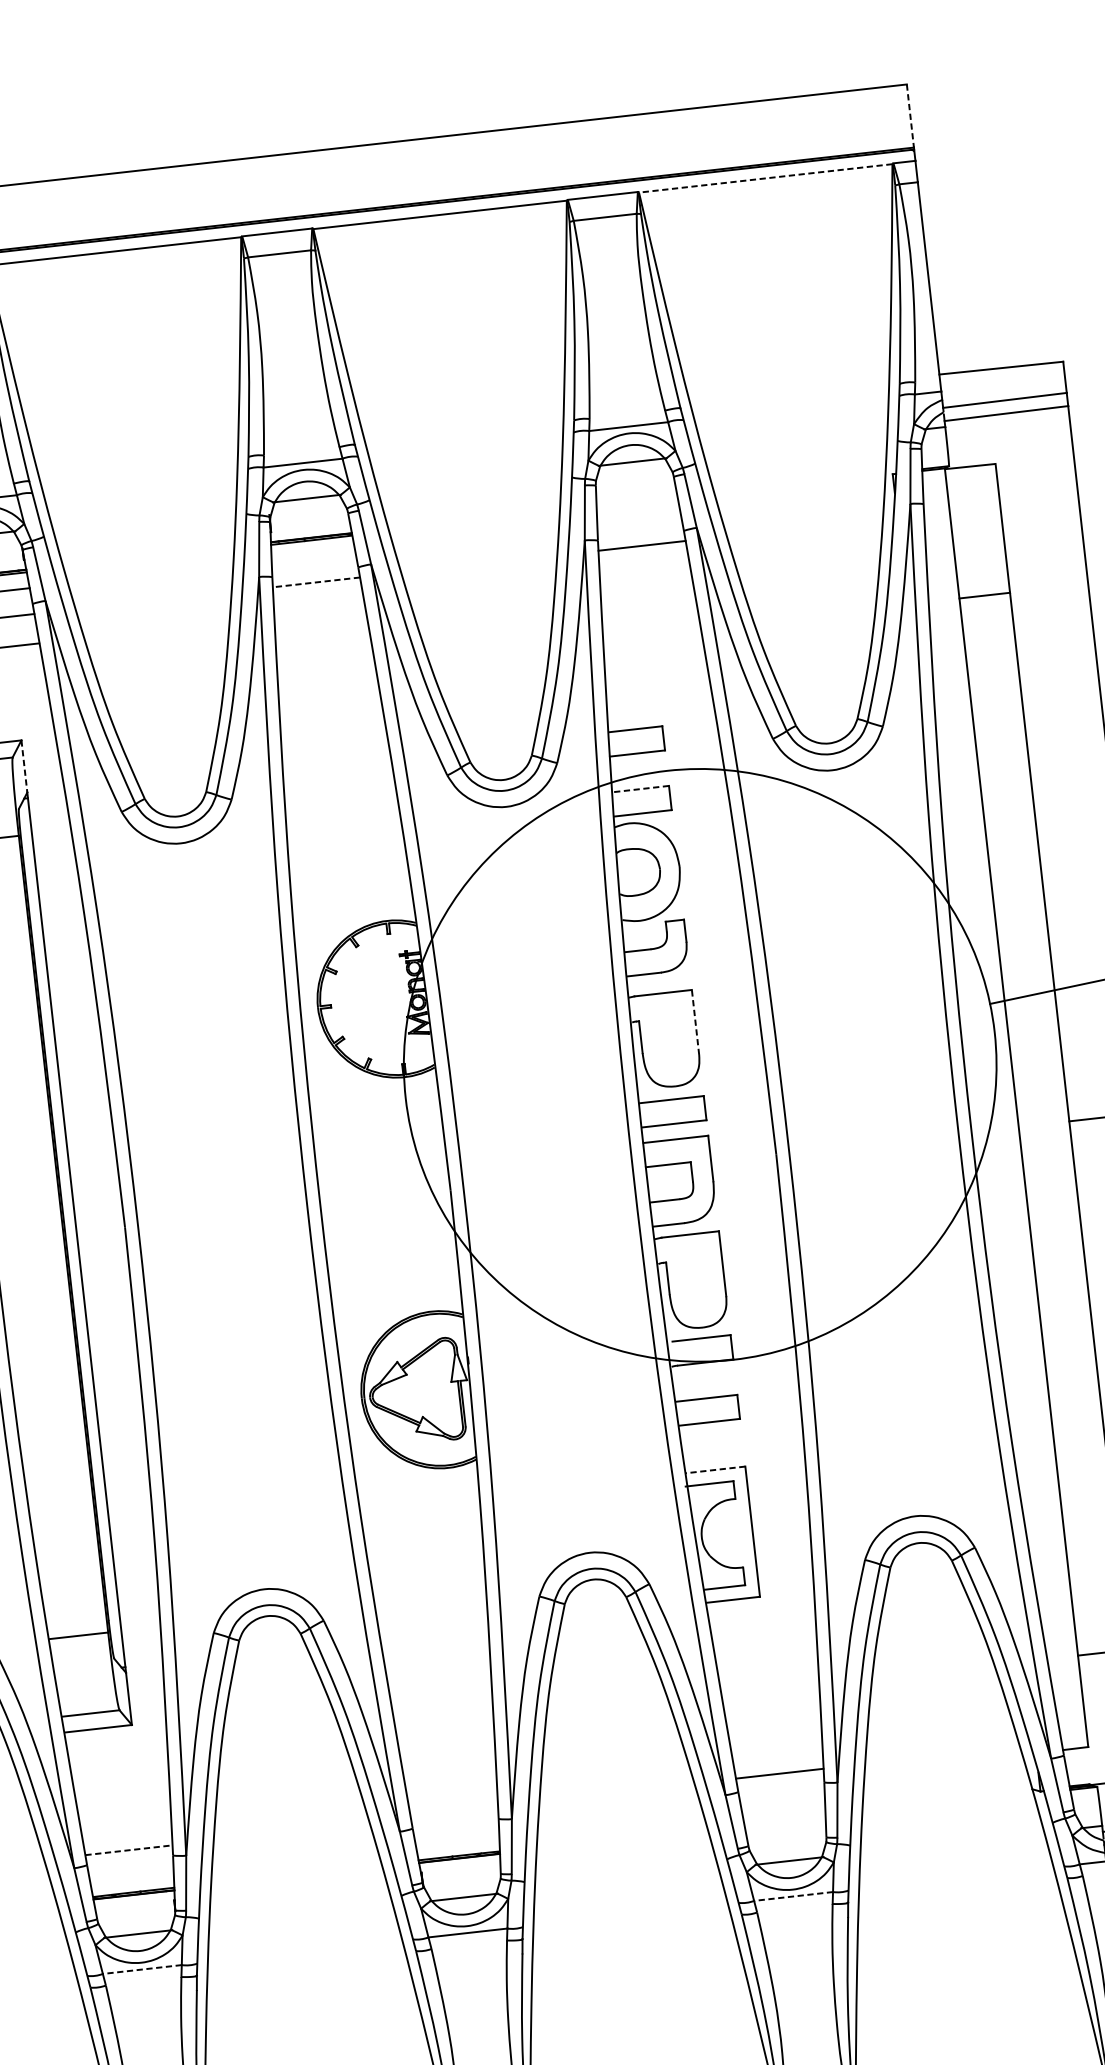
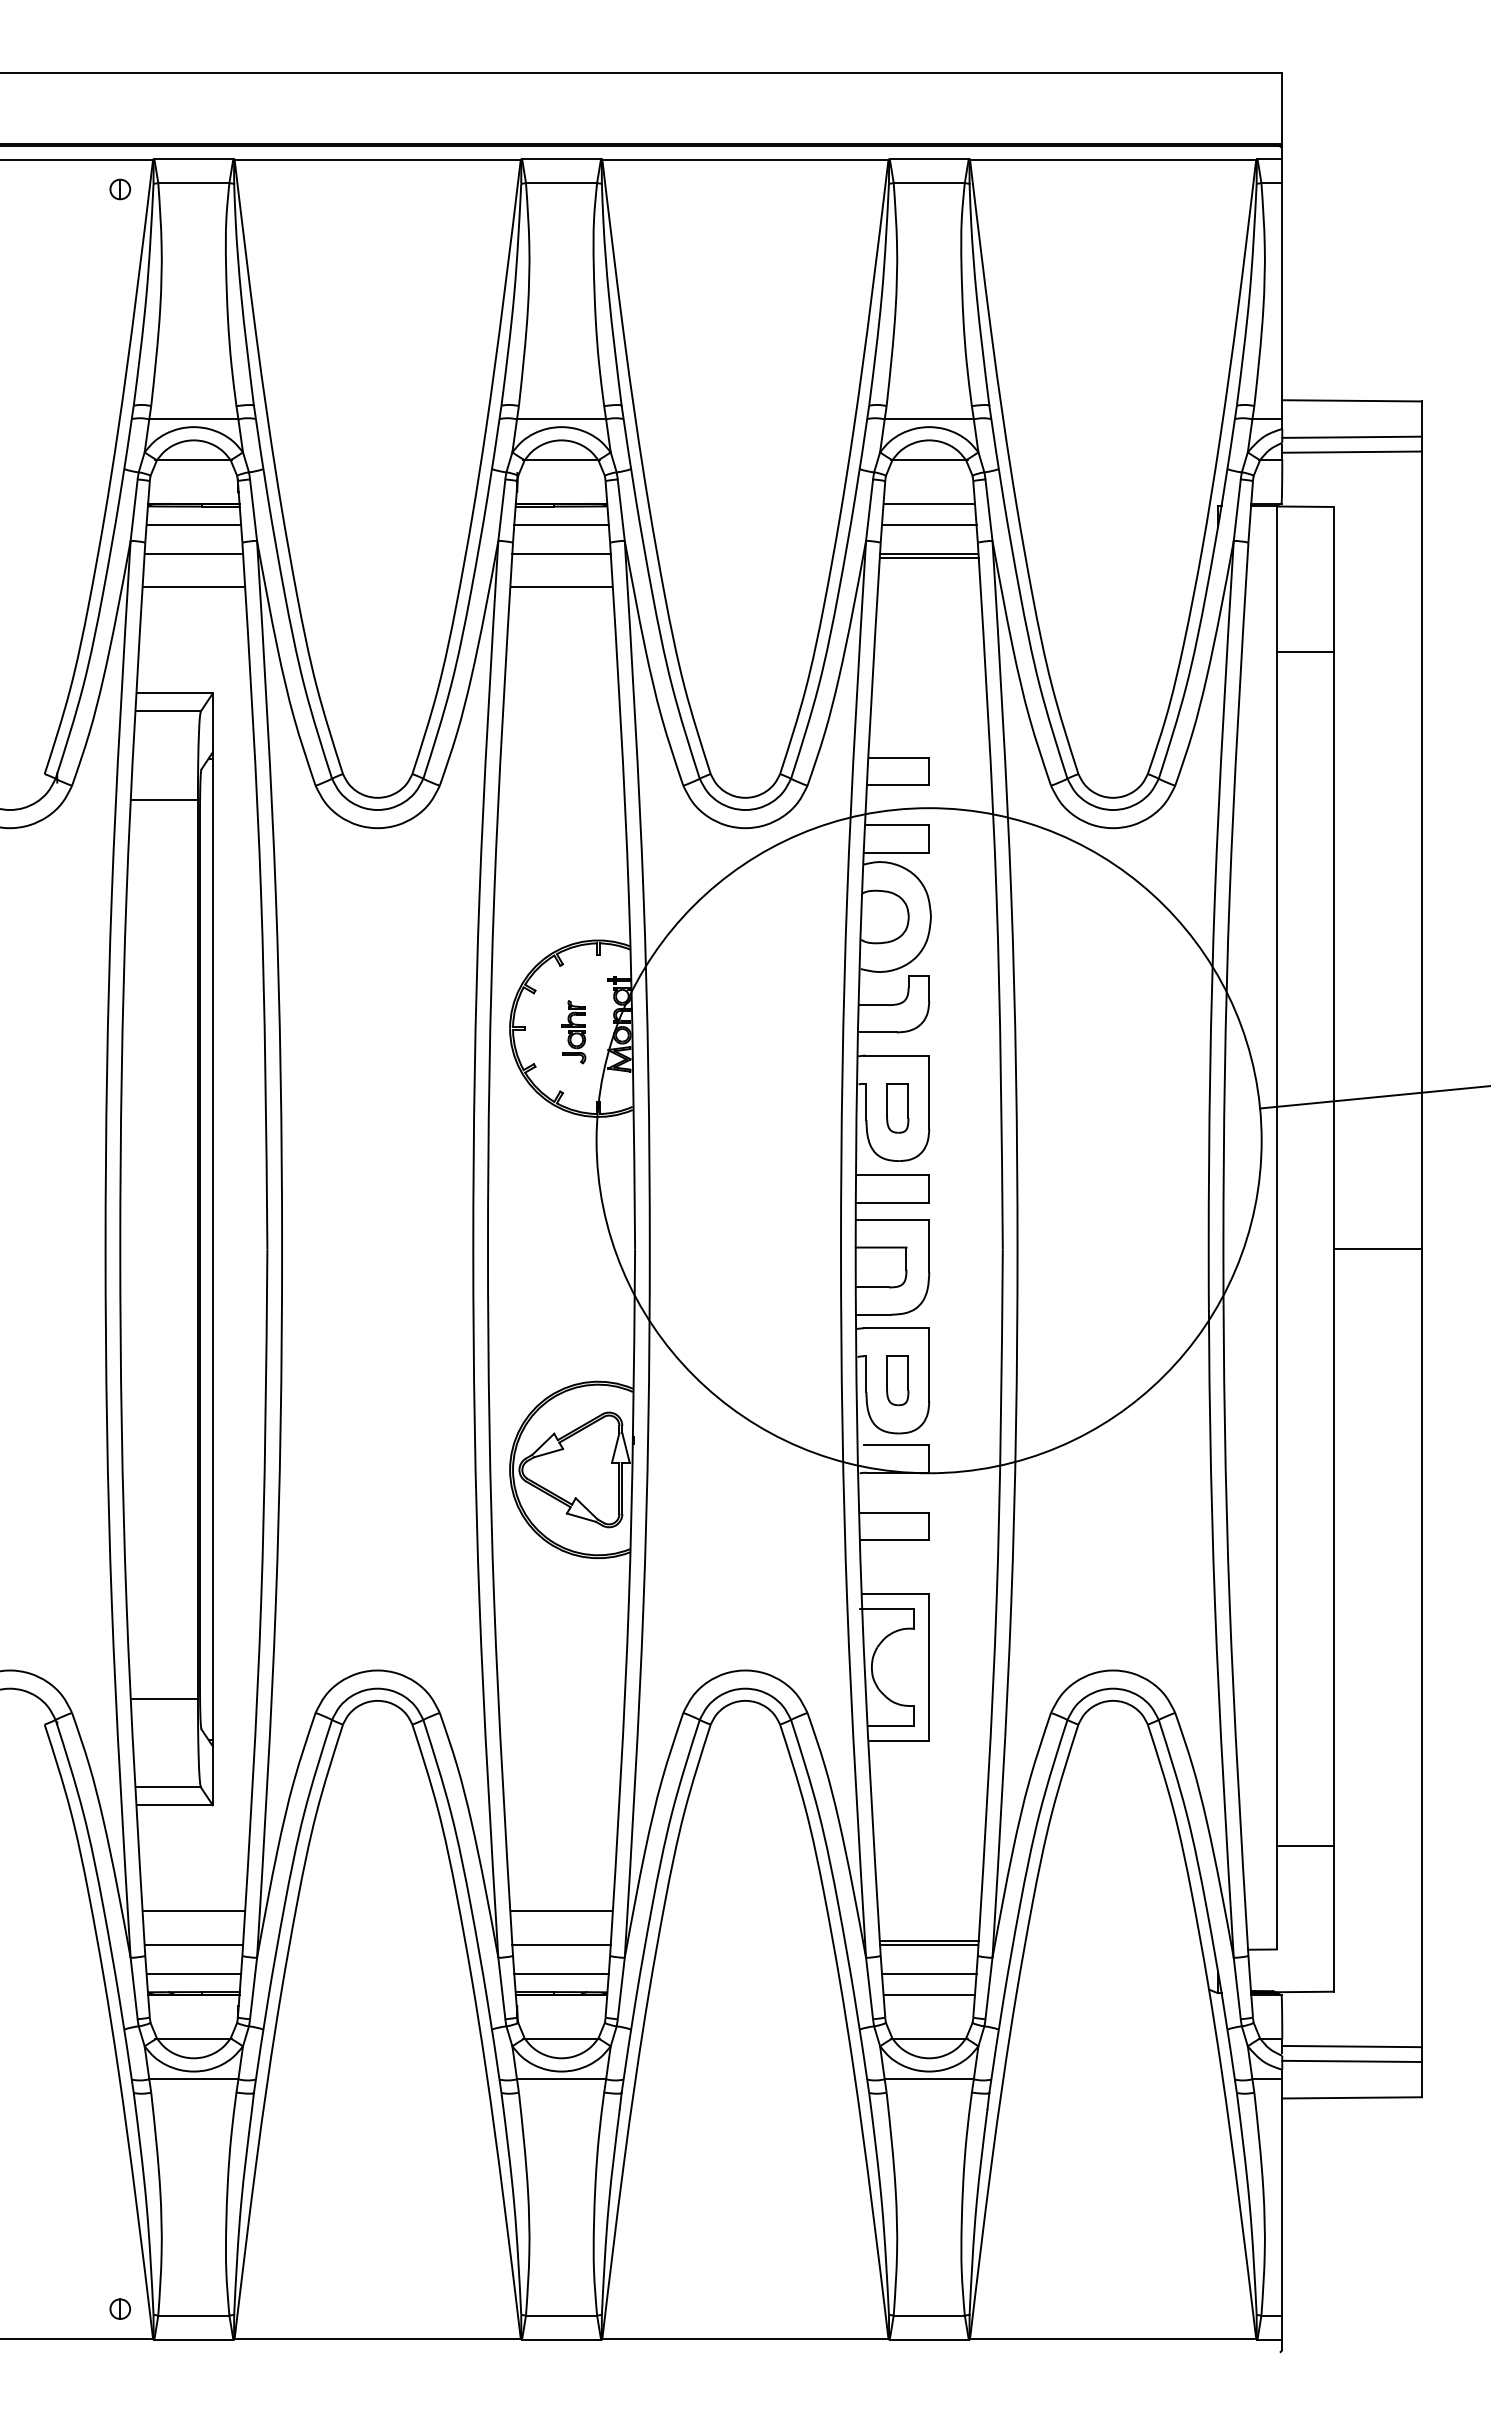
line: (910, 116) -> (1282, 108), dashed -> solid
line: (765, 178) -> (1112, 159), dashed -> solid
line: (636, 501) -> (928, 503), added
line: (639, 519) -> (929, 524), added
line: (641, 549) -> (928, 558), added
line: (313, 556) -> (561, 524), added
line: (316, 582) -> (561, 554), dashed -> solid
line: (319, 611) -> (561, 587), added
line: (24, 767) -> (212, 723), dashed -> solid
line: (640, 789) -> (897, 825), dashed -> solid
part: (374, 1004) -> (573, 1032), added
line: (695, 1022) -> (929, 1092), dashed -> solid
part: (669, 1039) -> (897, 1108), added
part: (696, 1280) -> (897, 1380), added
line: (715, 1469) -> (895, 1593), dashed -> solid
line: (780, 1777) -> (929, 1944), added
line: (451, 1784) -> (561, 1911), added
line: (783, 1803) -> (929, 1974), added
line: (454, 1813) -> (561, 1944), added
line: (125, 1820) -> (193, 1911), added
line: (784, 1822) -> (928, 1995), added
line: (457, 1840) -> (561, 1974), added
line: (129, 1850) -> (194, 1944), dashed -> solid
line: (131, 1876) -> (193, 1974), added
line: (793, 1896) -> (929, 2079), dashed -> solid
line: (142, 1969) -> (193, 2079), dashed -> solid

